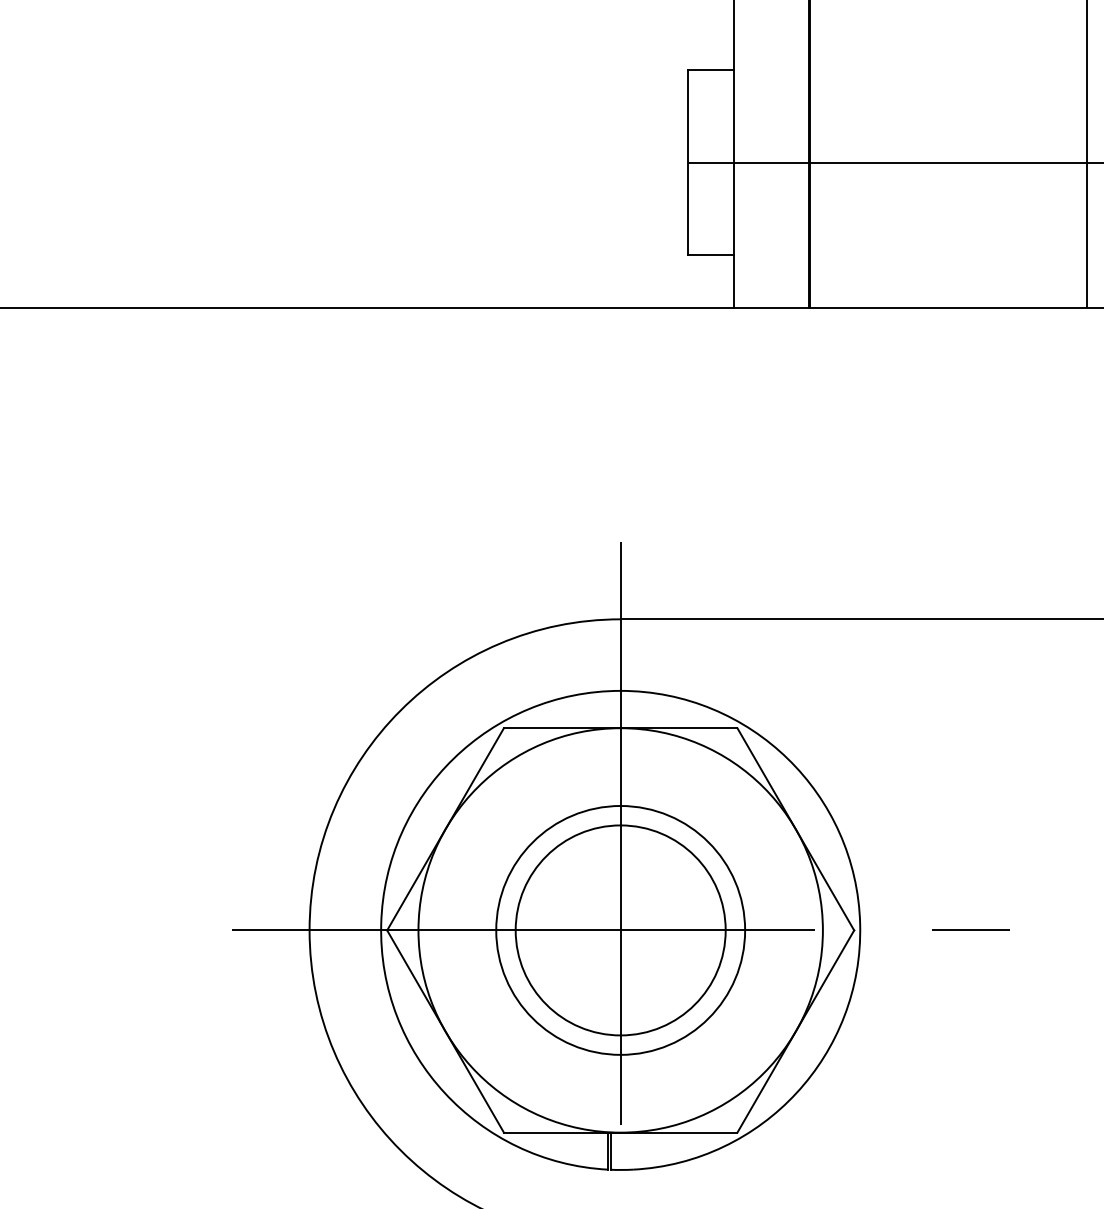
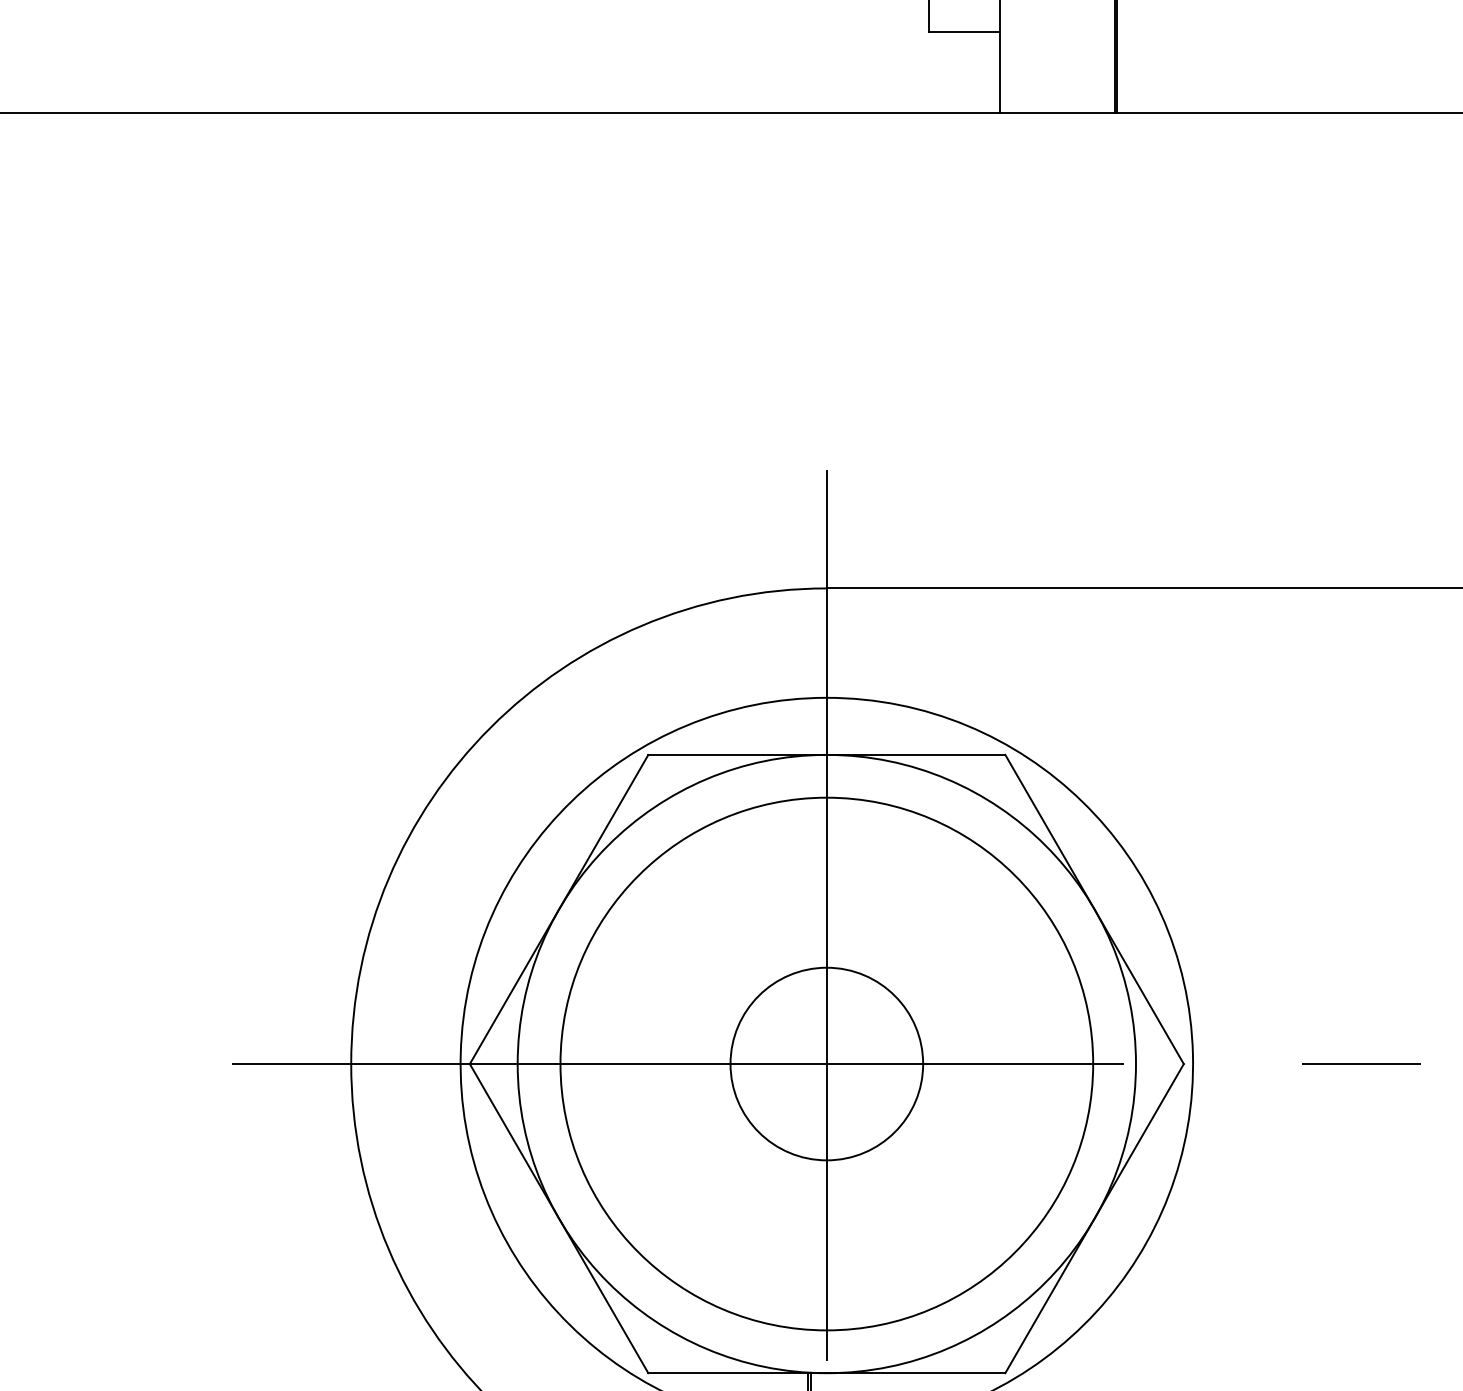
circle: (620, 929) -> (826, 1062), size x1.4
circle: (620, 930) -> (826, 1064), size x0.6

